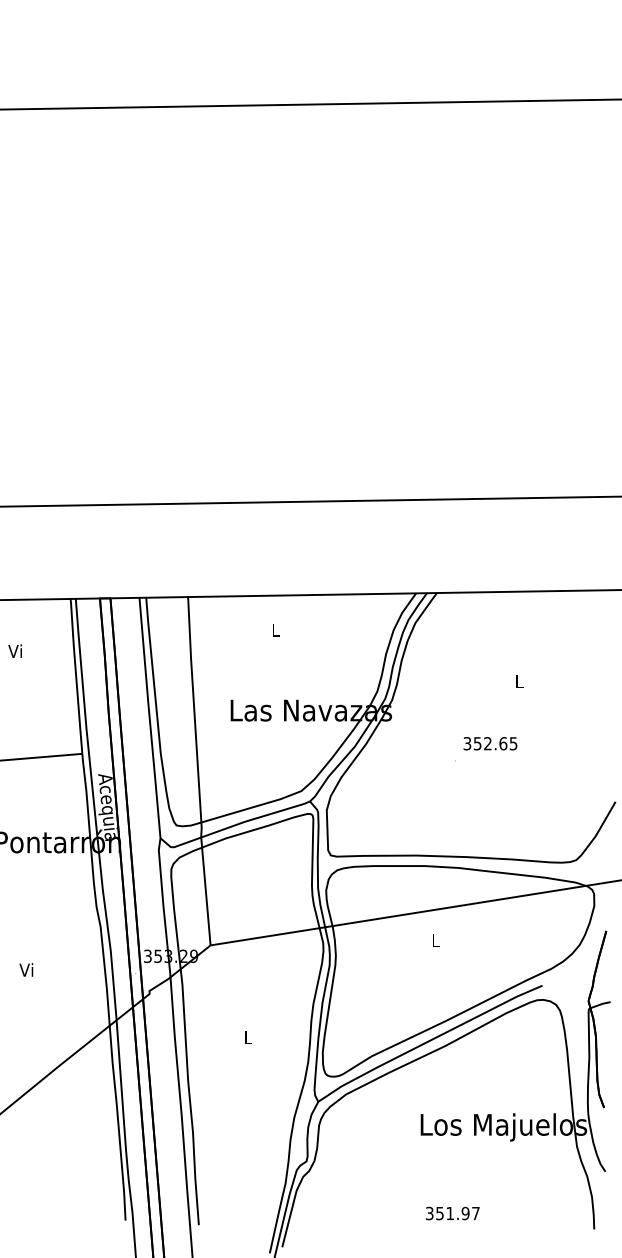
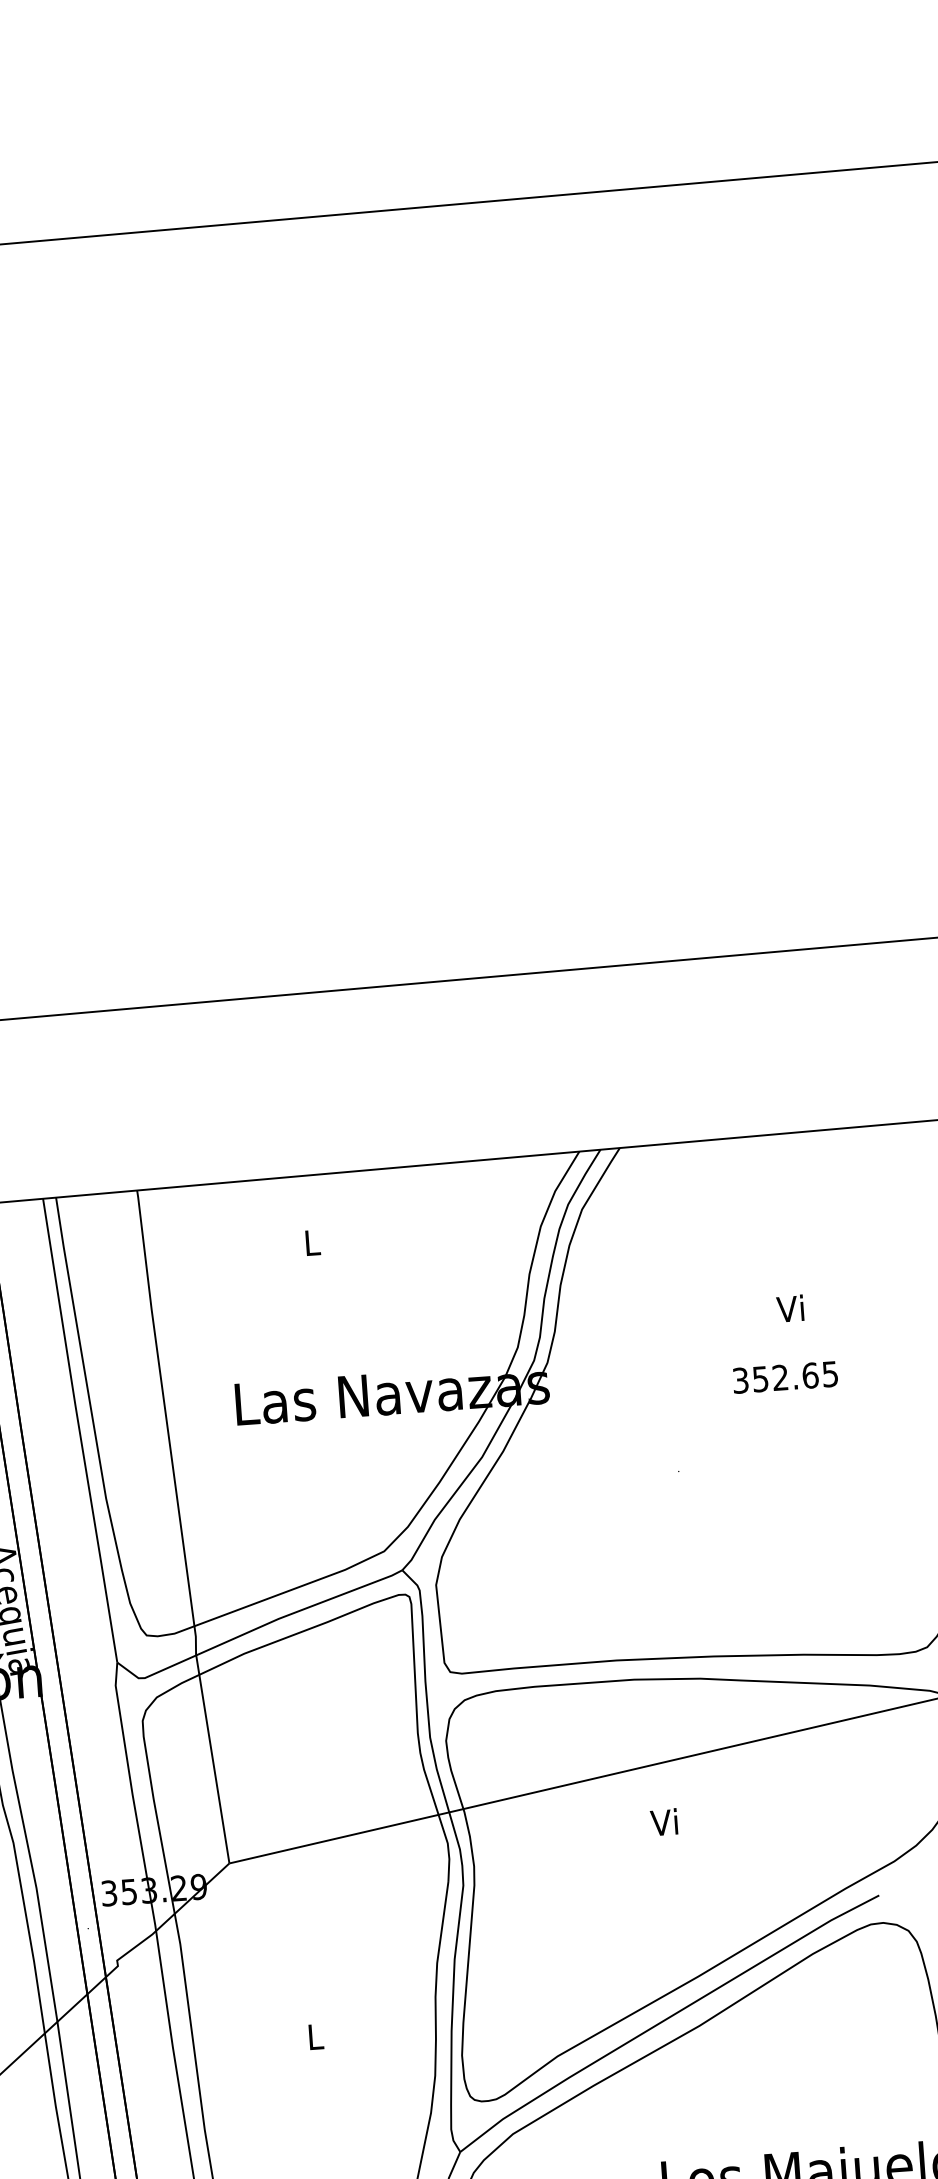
text: (518, 681) -> (790, 1308), L -> Vi
text: (490, 743) -> (785, 1377), moved
text: (434, 939) -> (663, 1820), L -> Vi

